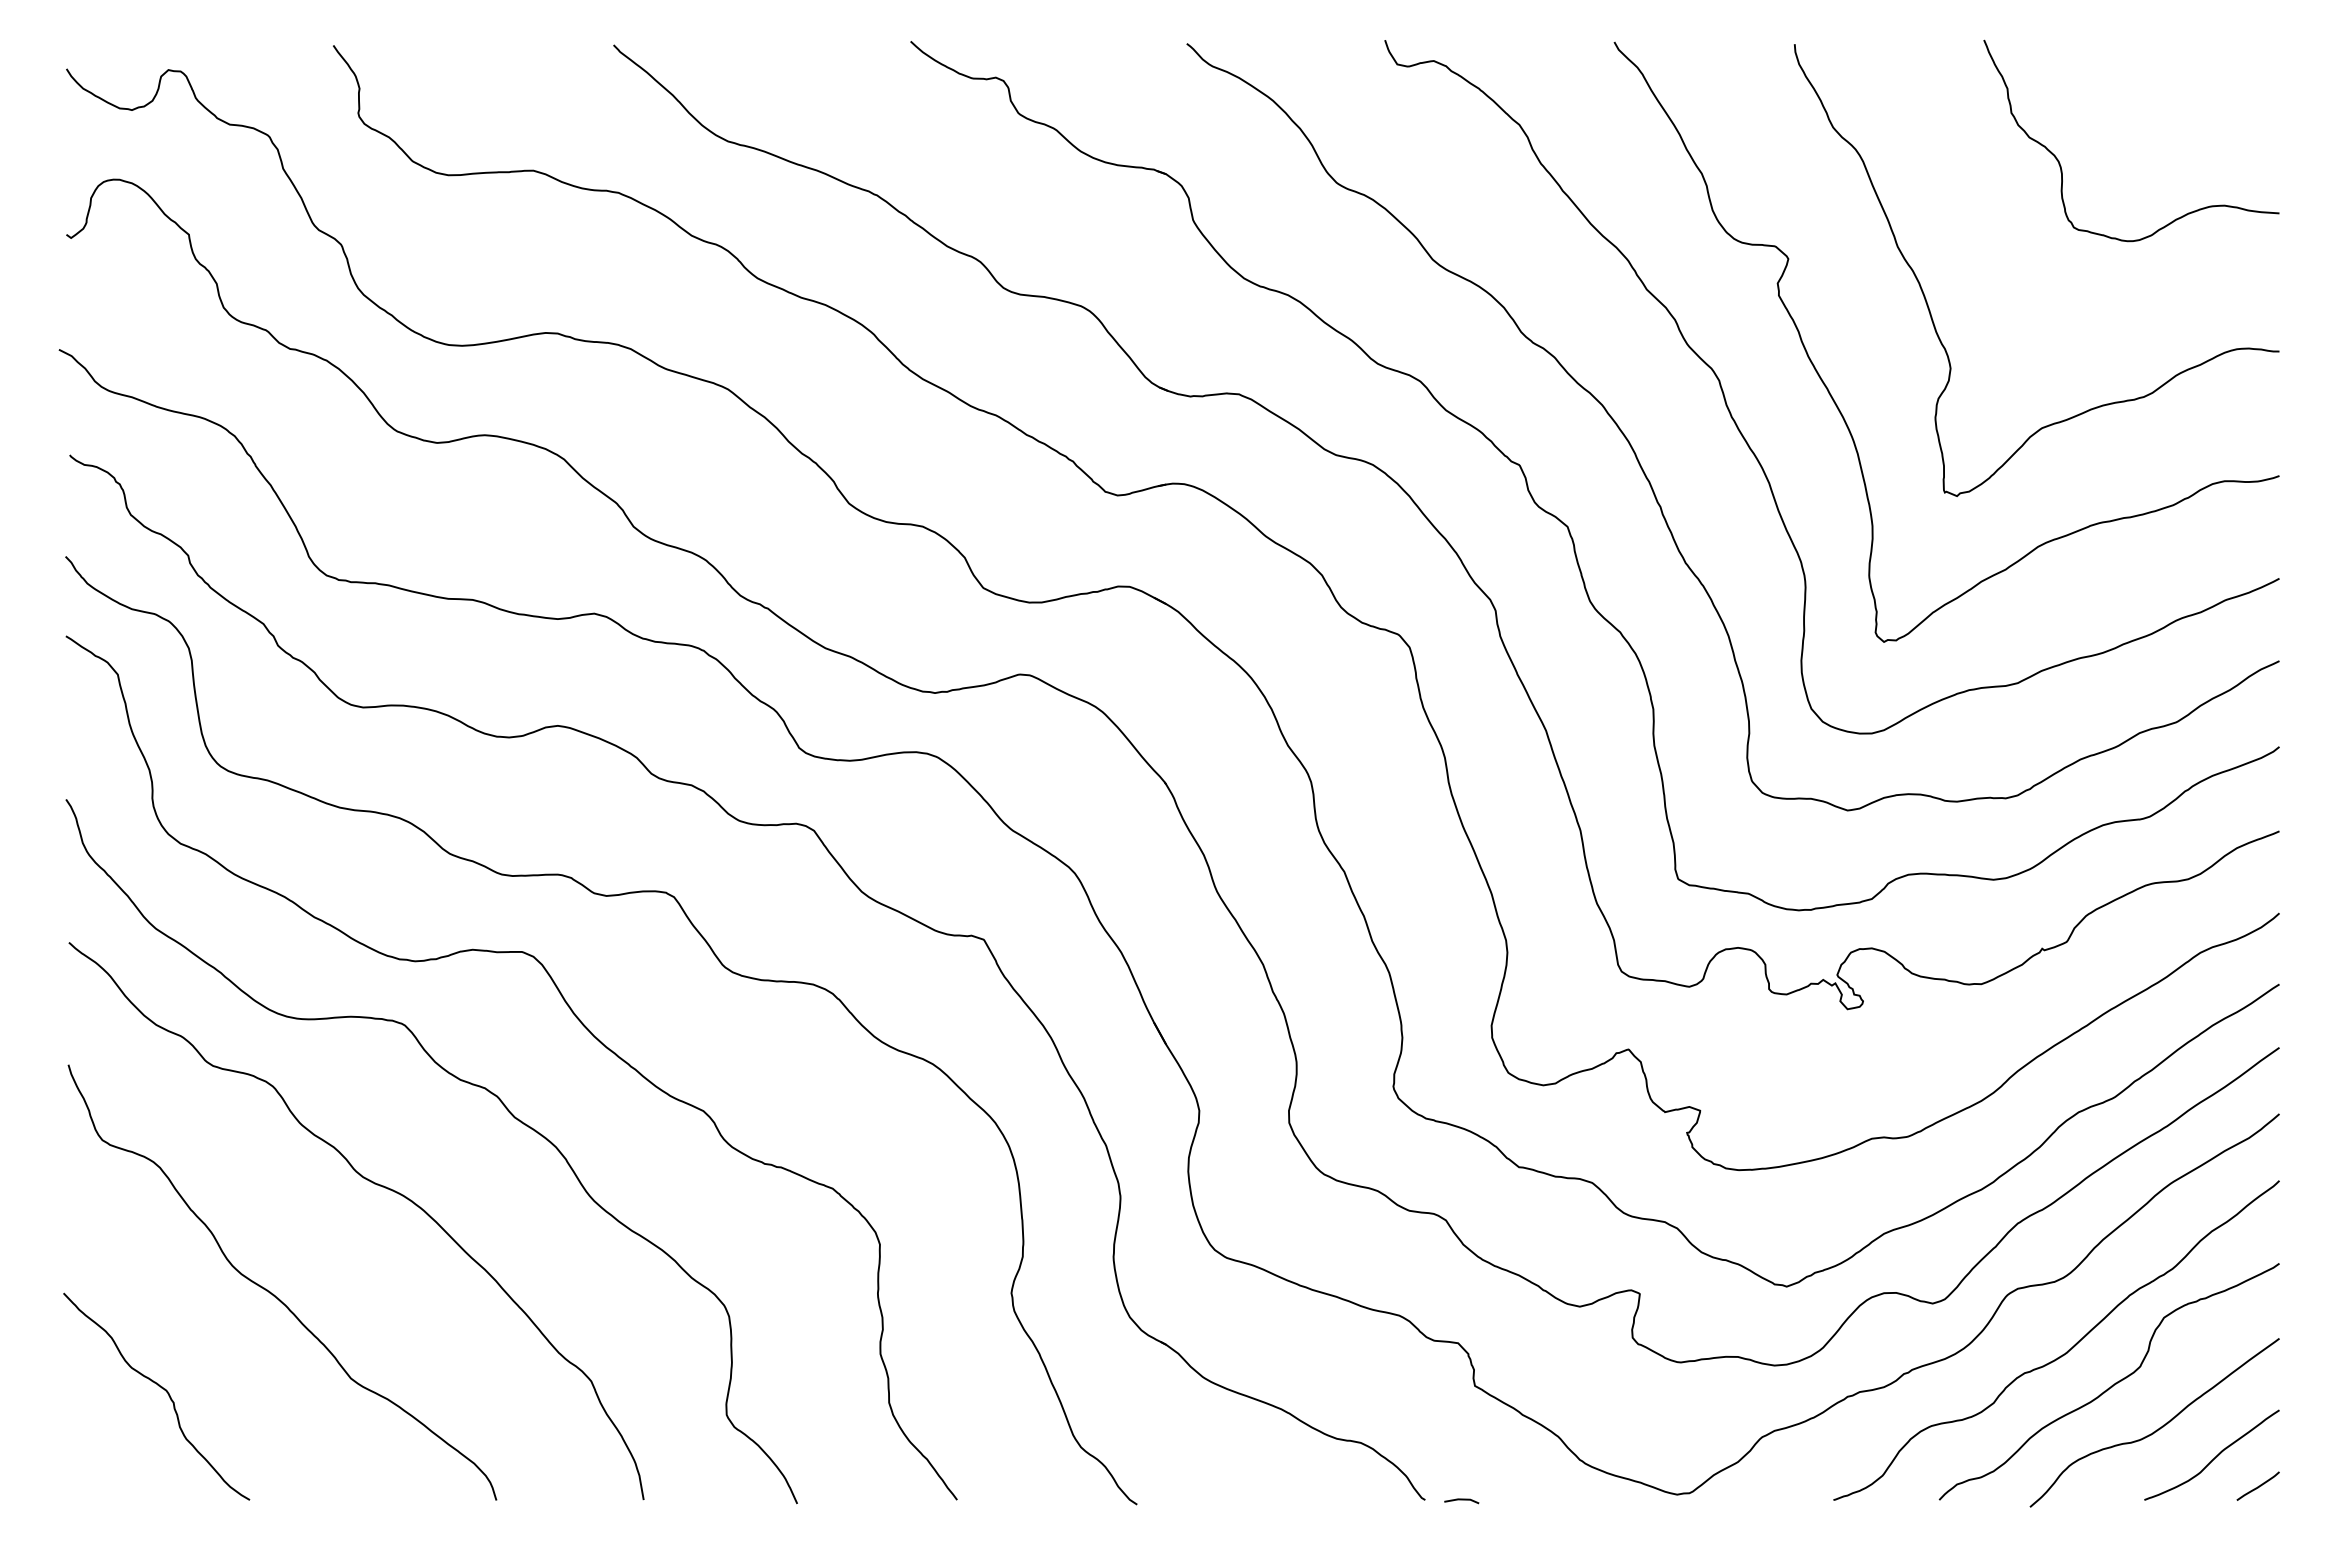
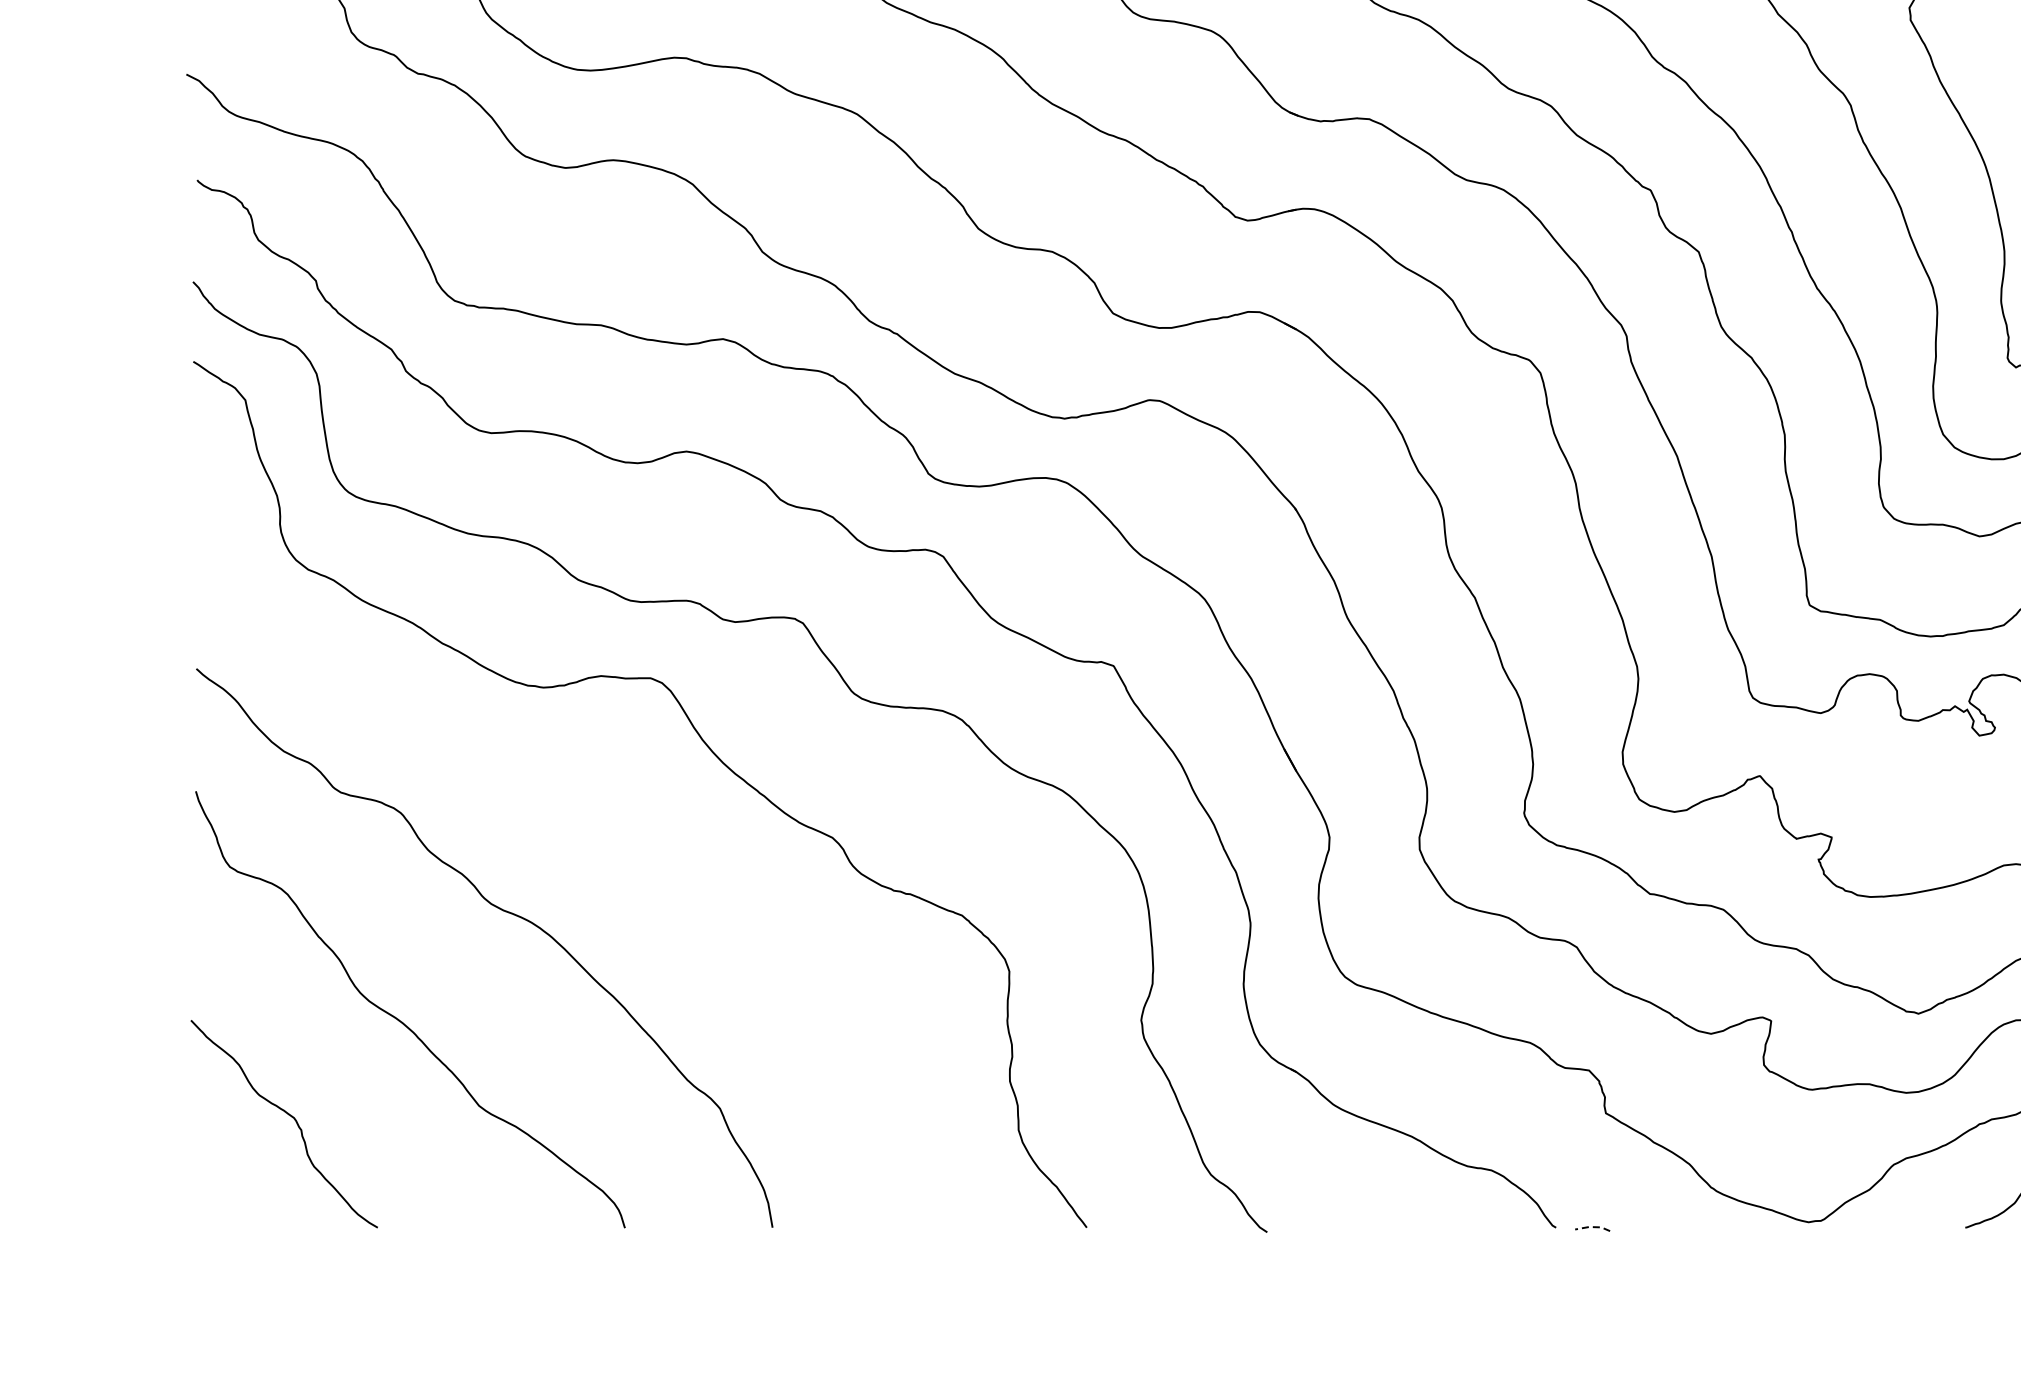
curve: (461, 1081) -> (589, 808), removed
line: (1461, 1499) -> (1592, 1227), solid -> dashed

